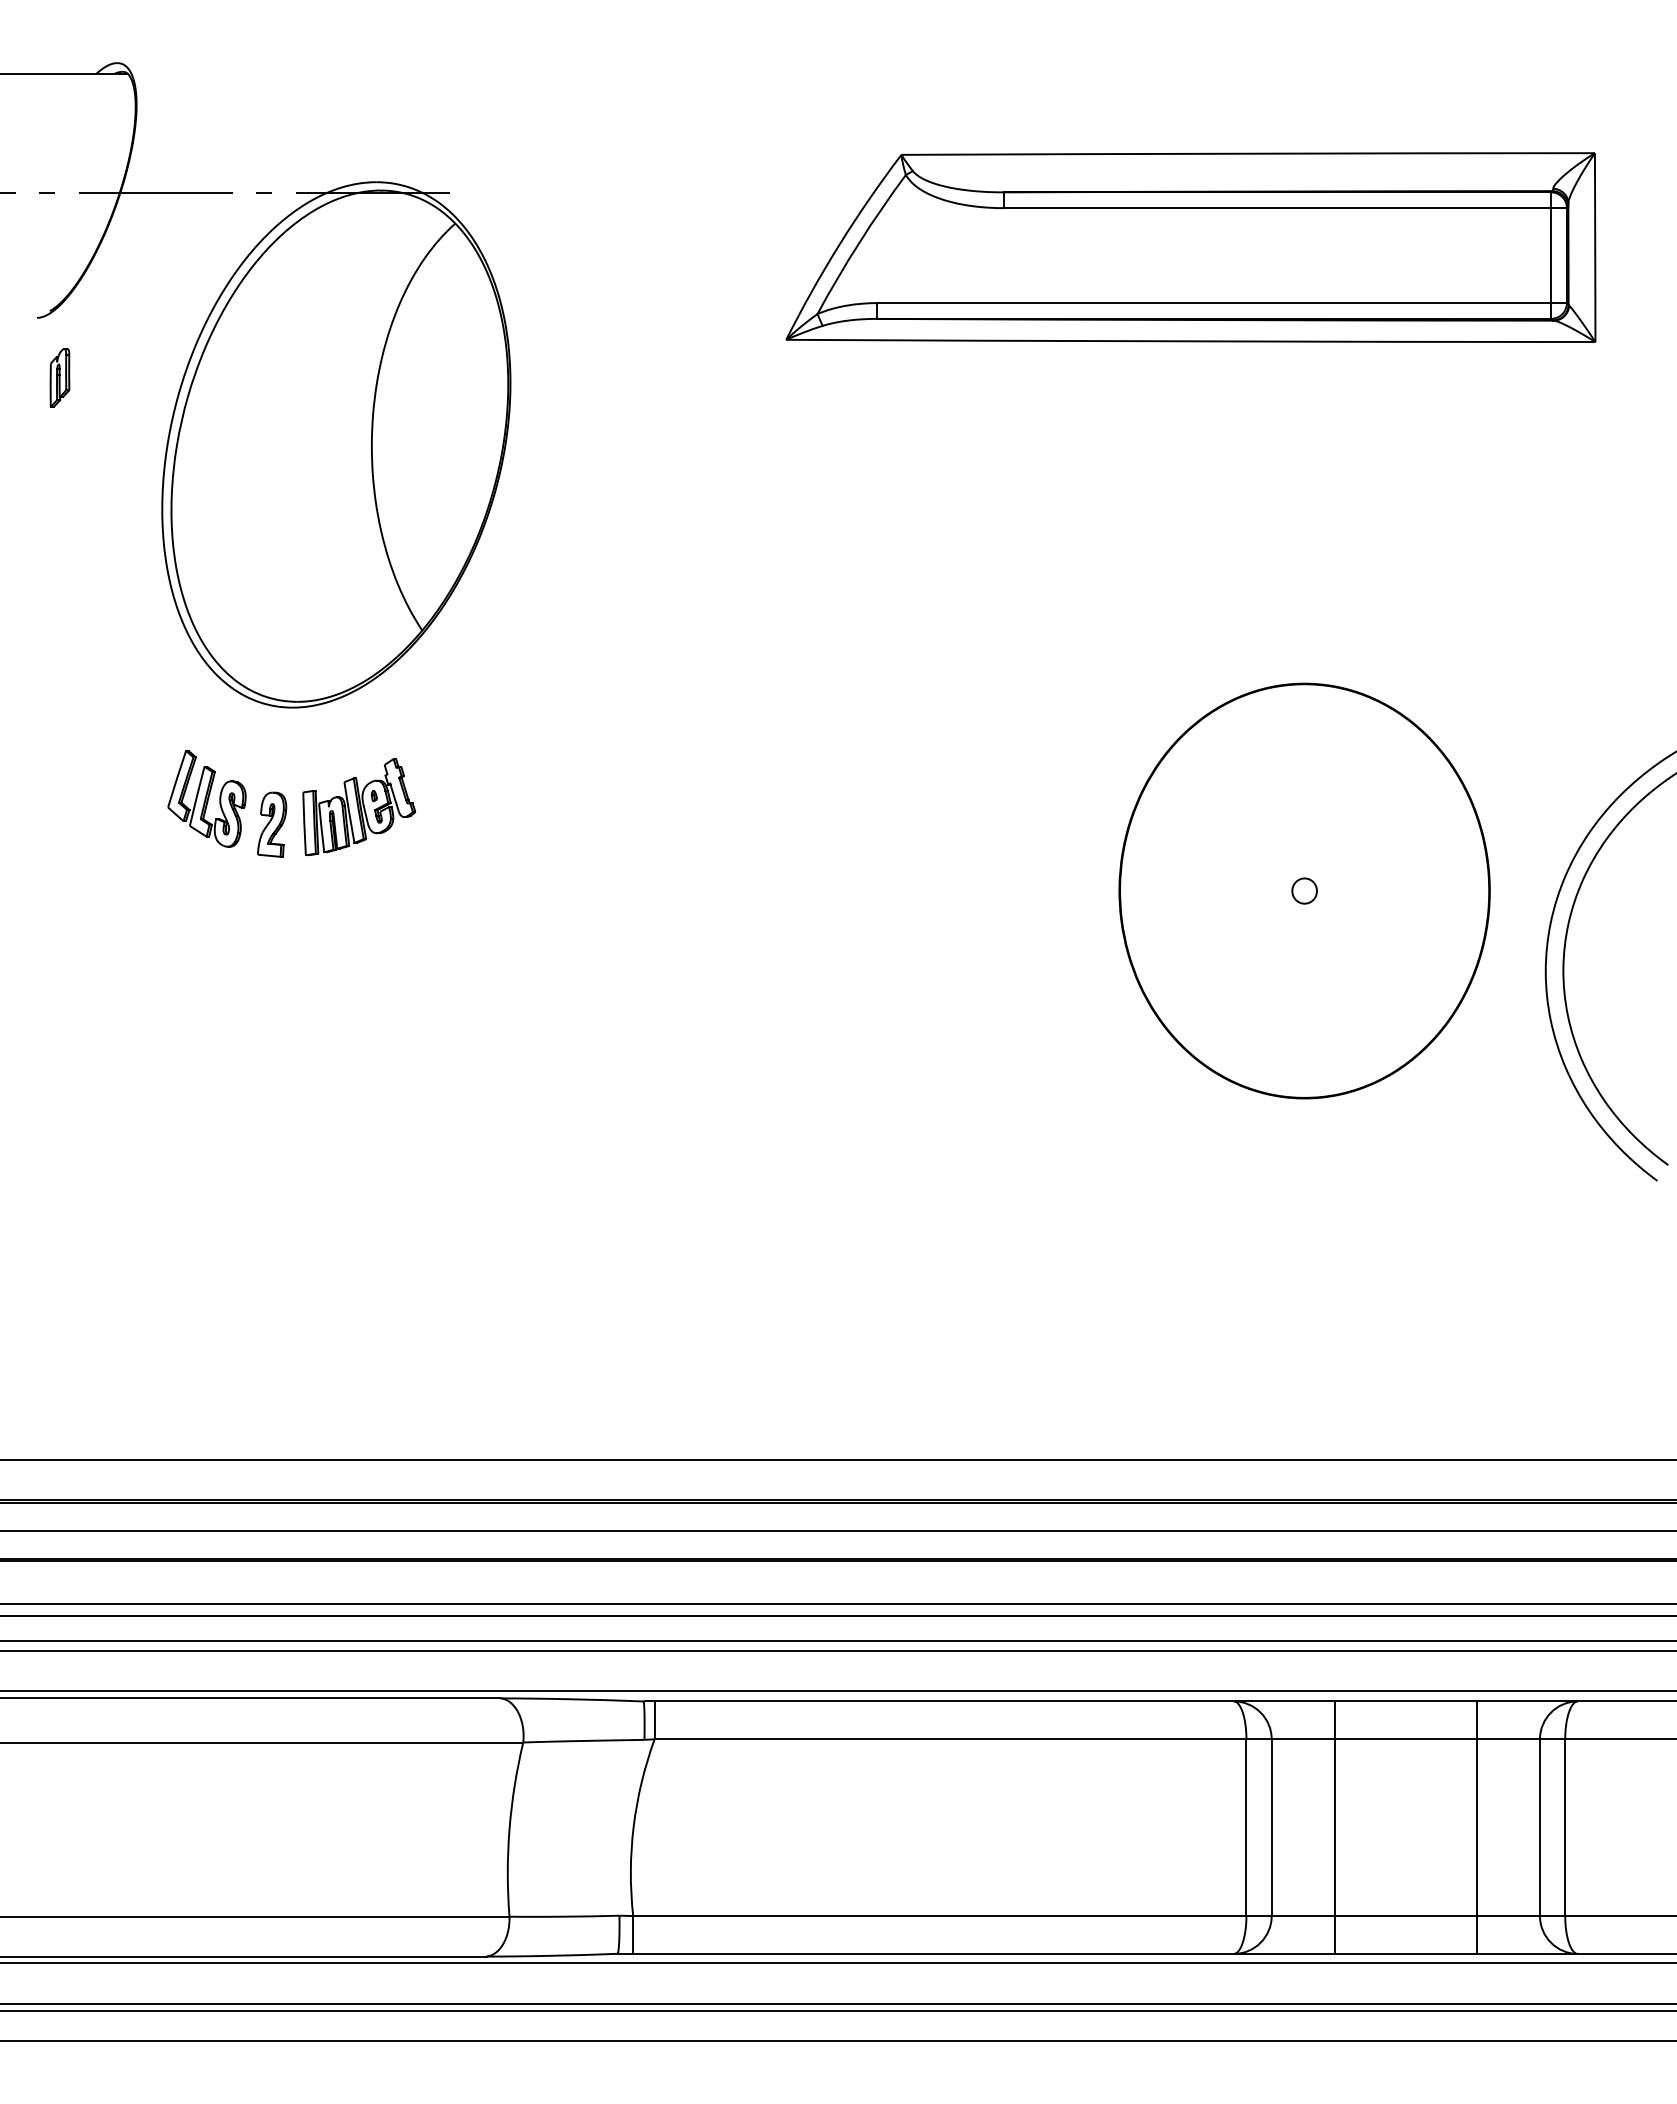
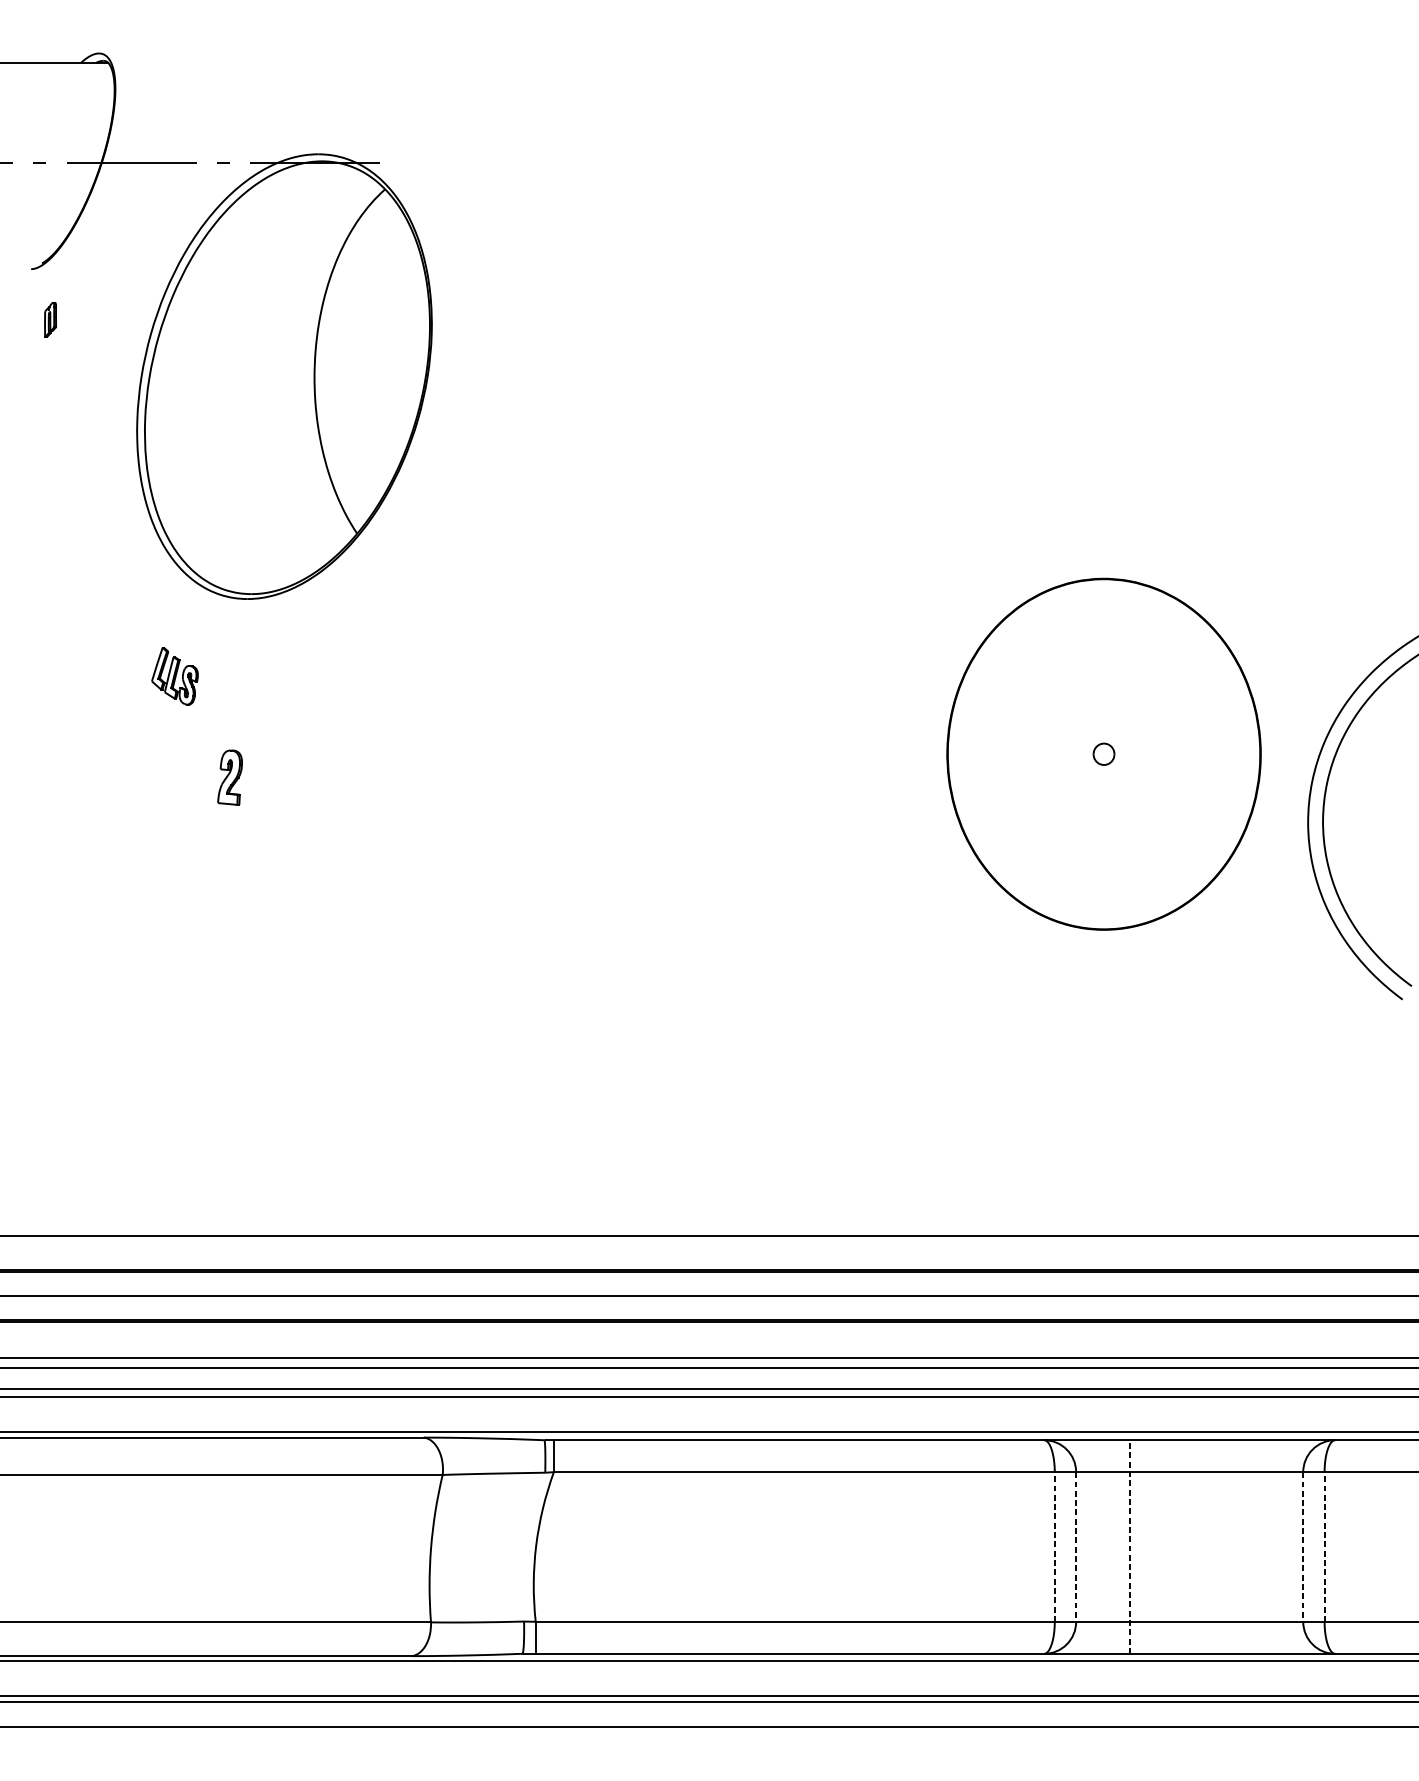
part: (1190, 247) -> (1007, 209), removed
part: (59, 377) -> (50, 319), size x0.7
part: (206, 798) -> (174, 675), size x0.7
part: (358, 807) -> (303, 683), removed
part: (272, 824) -> (230, 777), moved
line: (1246, 1827) -> (1054, 1546), solid -> dashed
line: (1334, 1827) -> (1129, 1546), solid -> dashed
line: (1476, 1827) -> (1249, 1546), removed
line: (1565, 1827) -> (1324, 1546), solid -> dashed
line: (1271, 1828) -> (1075, 1547), solid -> dashed
line: (1539, 1828) -> (1302, 1547), solid -> dashed

